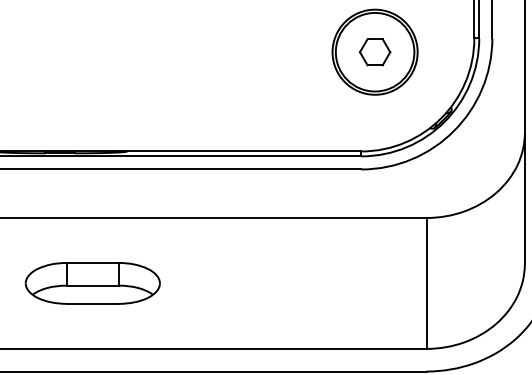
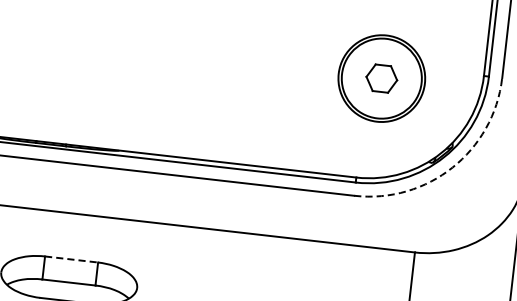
arc: (453, 131) -> (452, 167), solid -> dashed
line: (93, 262) -> (72, 259), solid -> dashed

